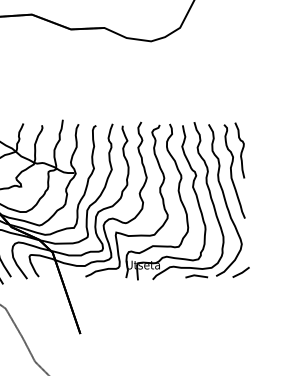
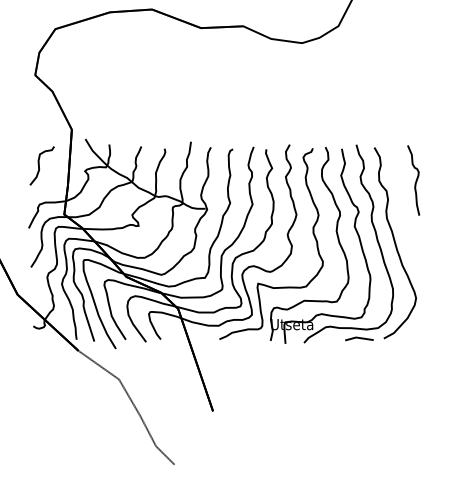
curve: (231, 171) -> (403, 206), removed
line: (241, 272) -> (415, 333), removed

